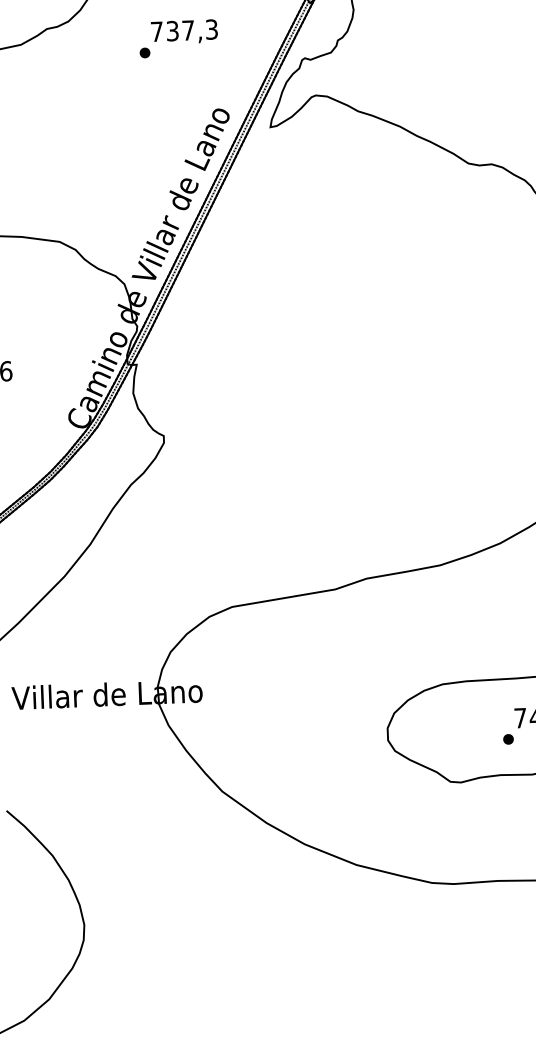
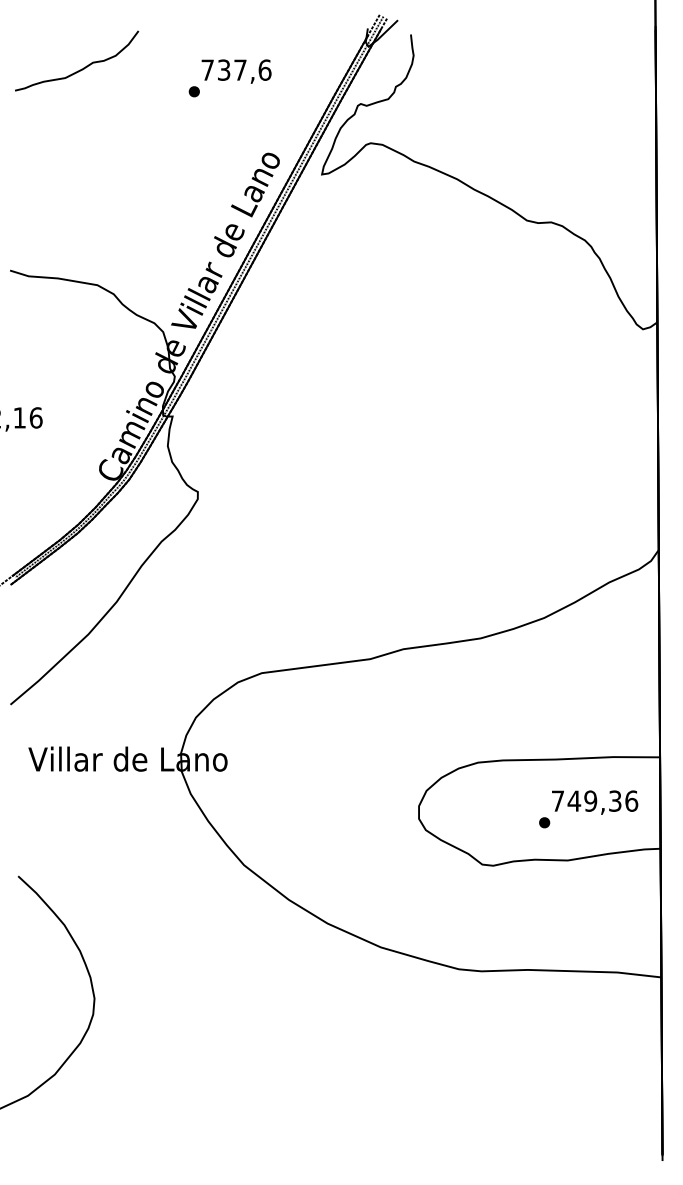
text: (211, 28) -> (264, 69), 737,3 -> 737,6

